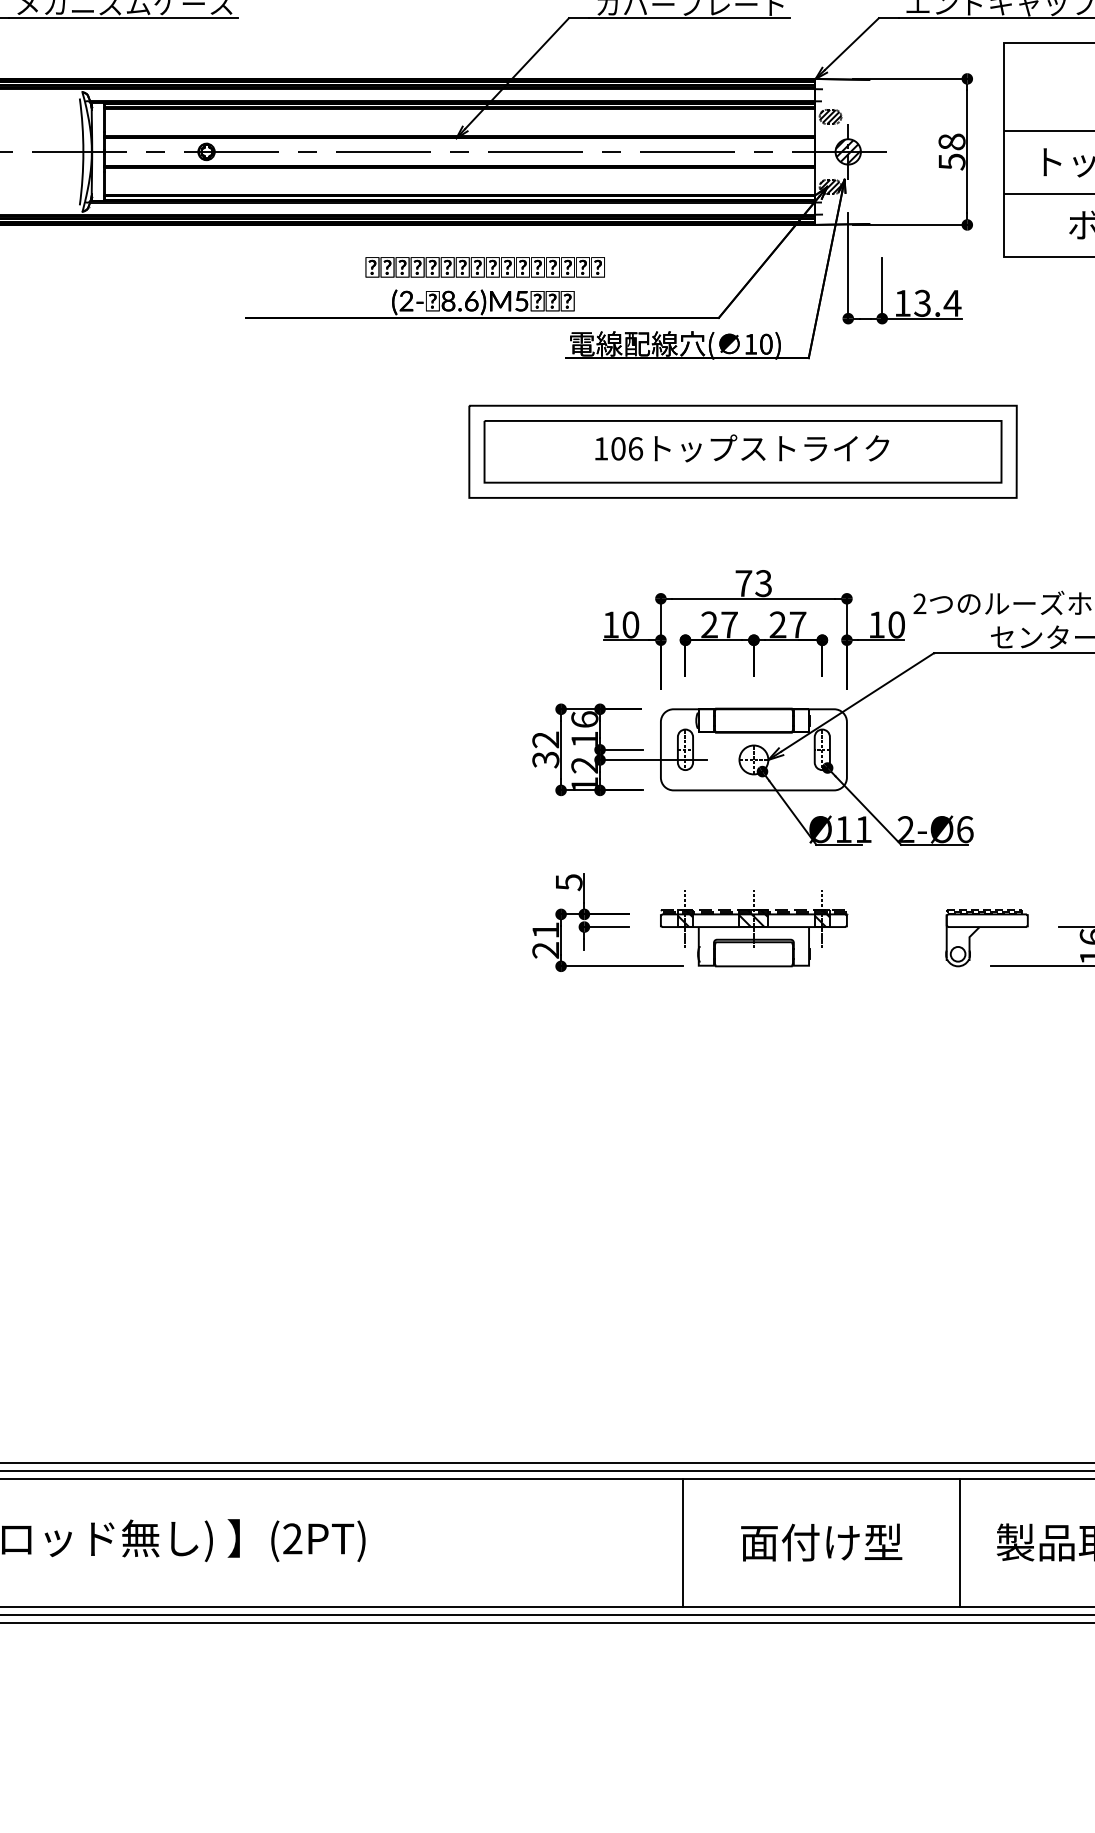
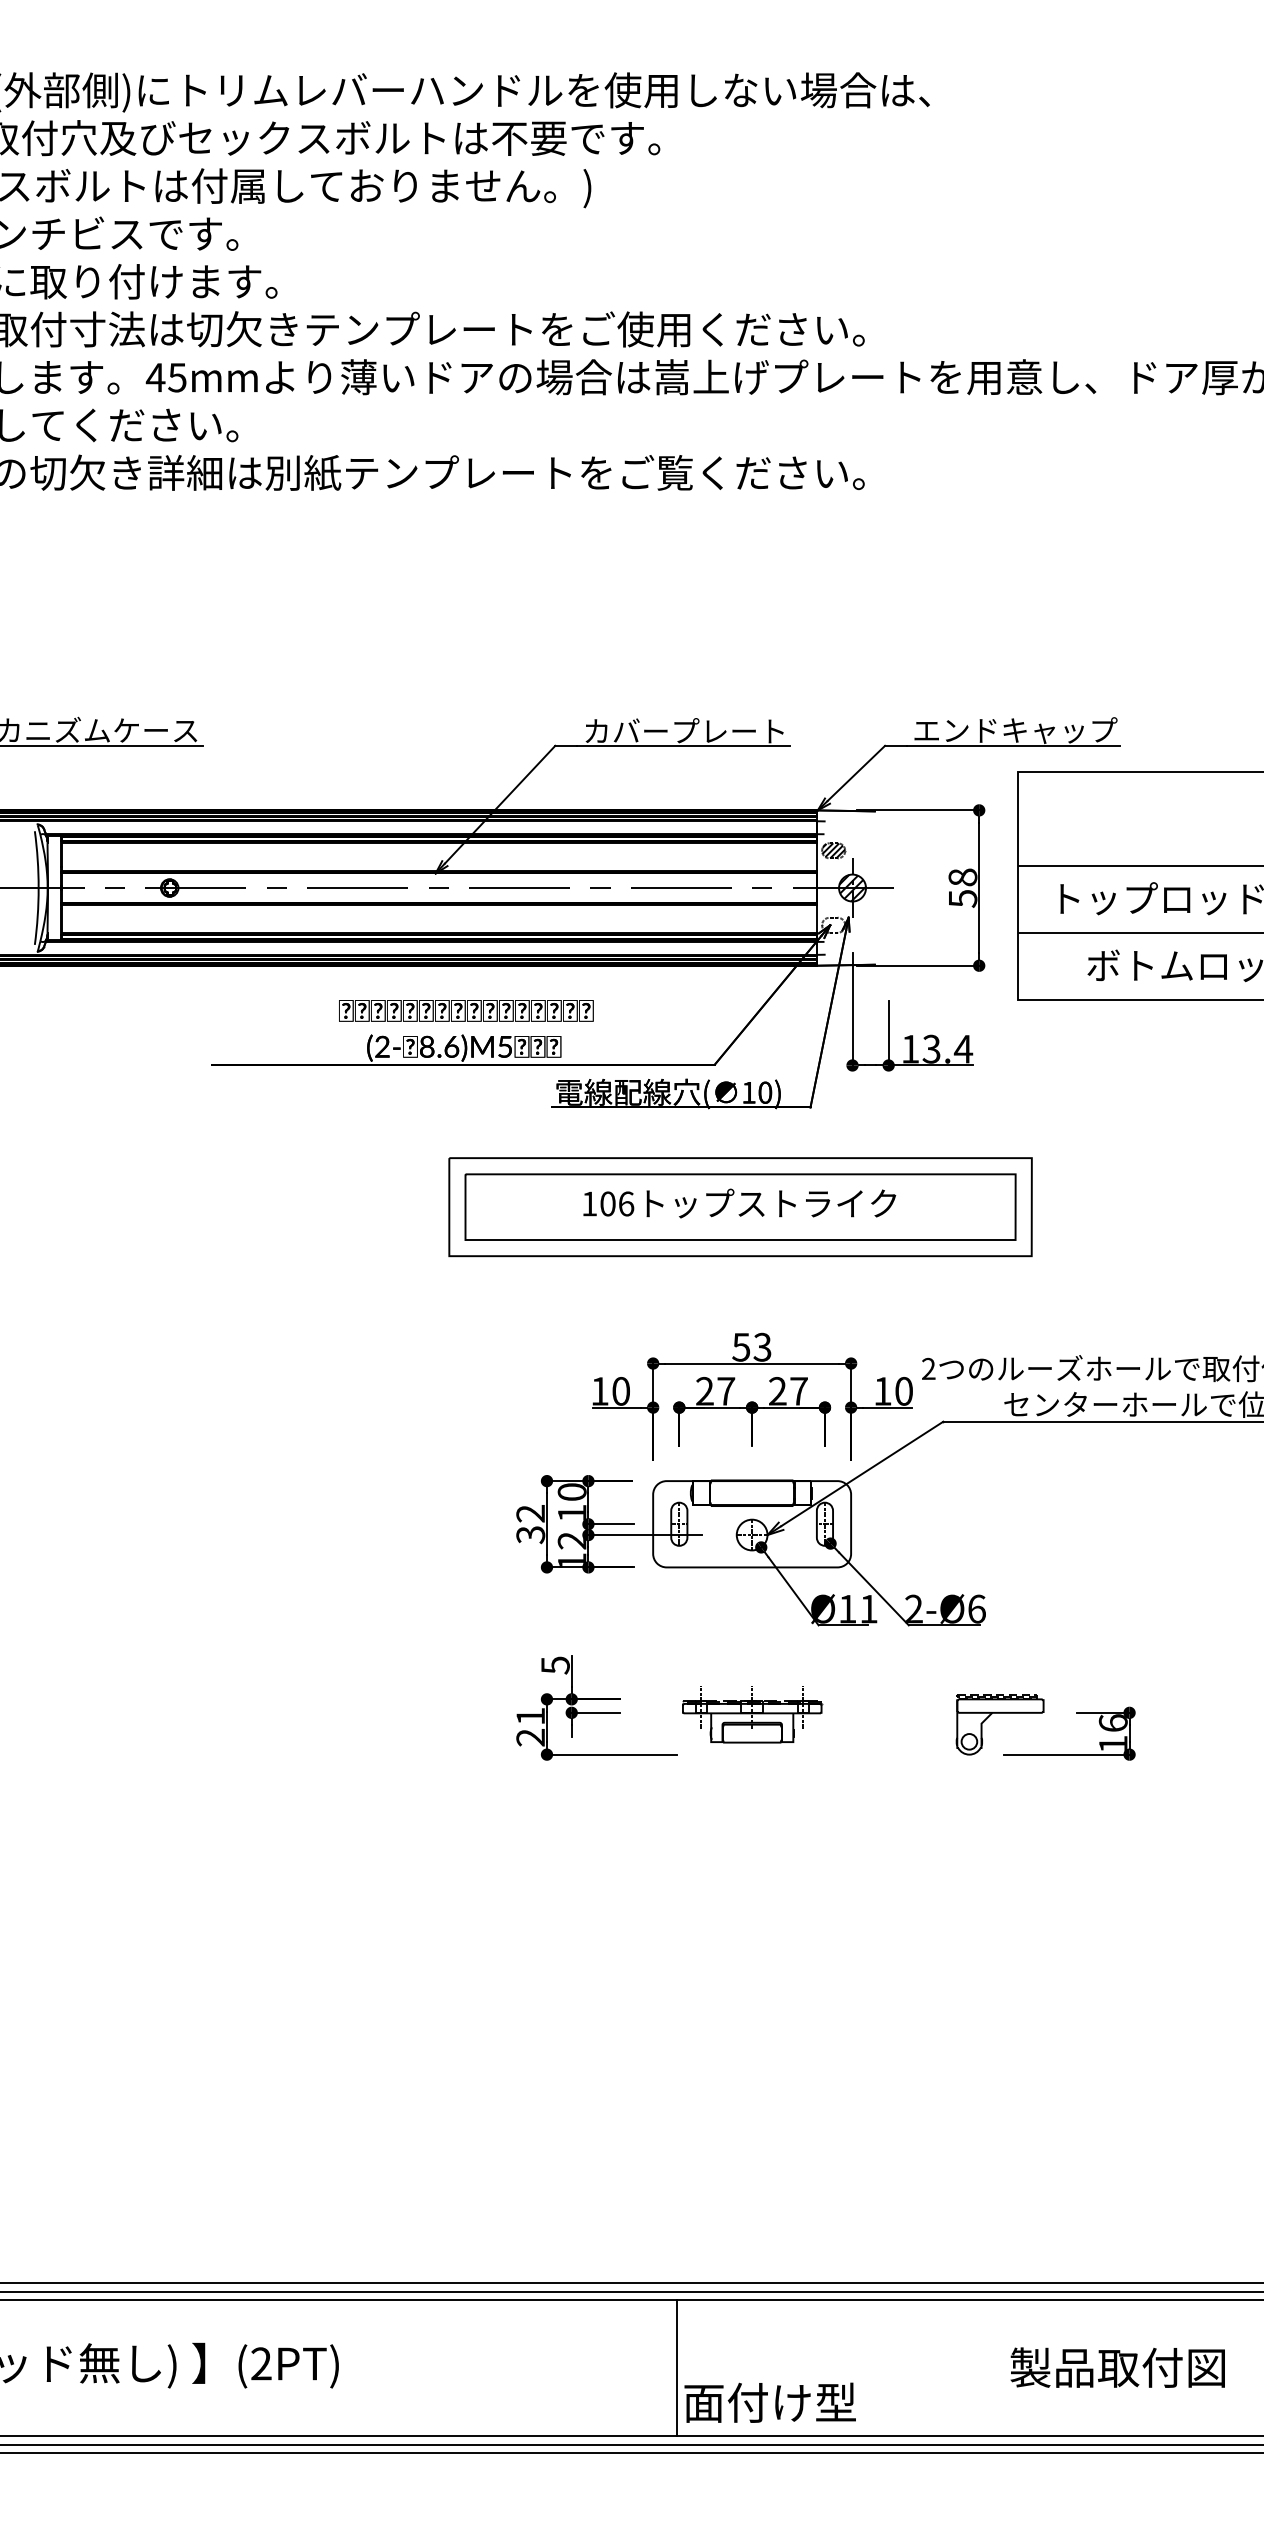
hatch: (830, 186) -> (833, 924), removed
text: (743, 583) -> (741, 1347), 73 -> 53
text: (584, 719) -> (571, 1491), 16 -> 10
part: (754, 928) -> (752, 1714), size x0.7
text: (820, 1542) -> (769, 2402), moved
line: (960, 1543) -> (971, 2368), removed

